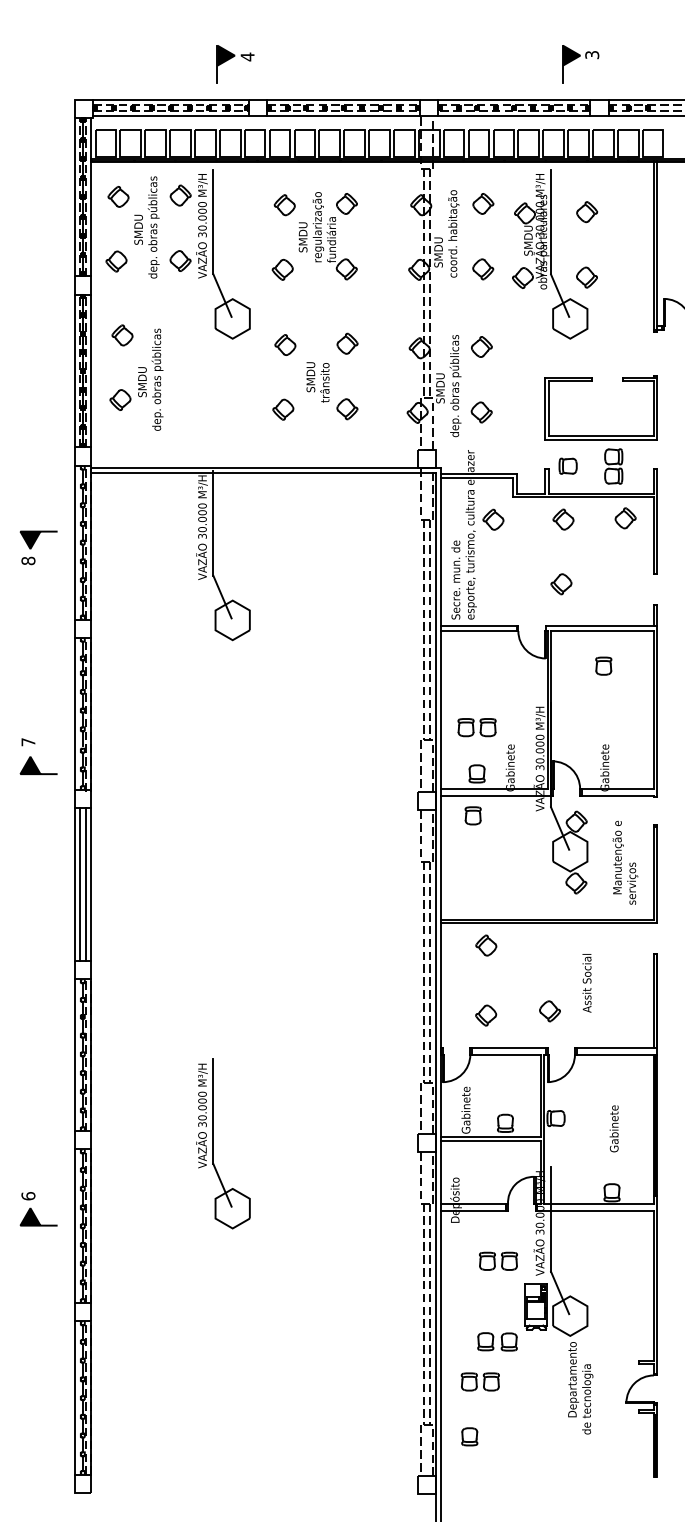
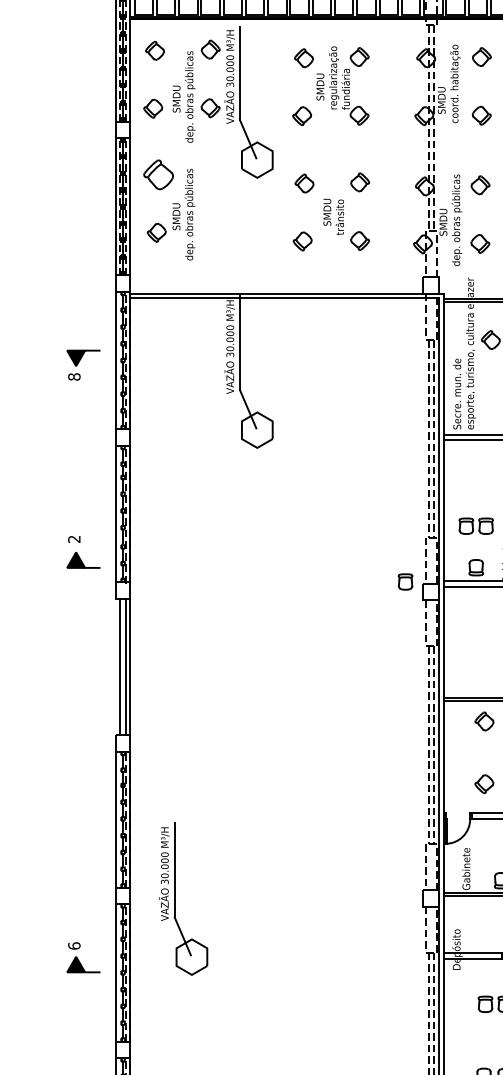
text: (146, 227) -> (183, 97), moved
part: (122, 335) -> (158, 174), size x1.6
text: (28, 742) -> (74, 539), 7 -> 2
part: (472, 815) -> (404, 581), moved
line: (74, 884) -> (115, 666), removed
part: (213, 1143) -> (174, 898), moved

